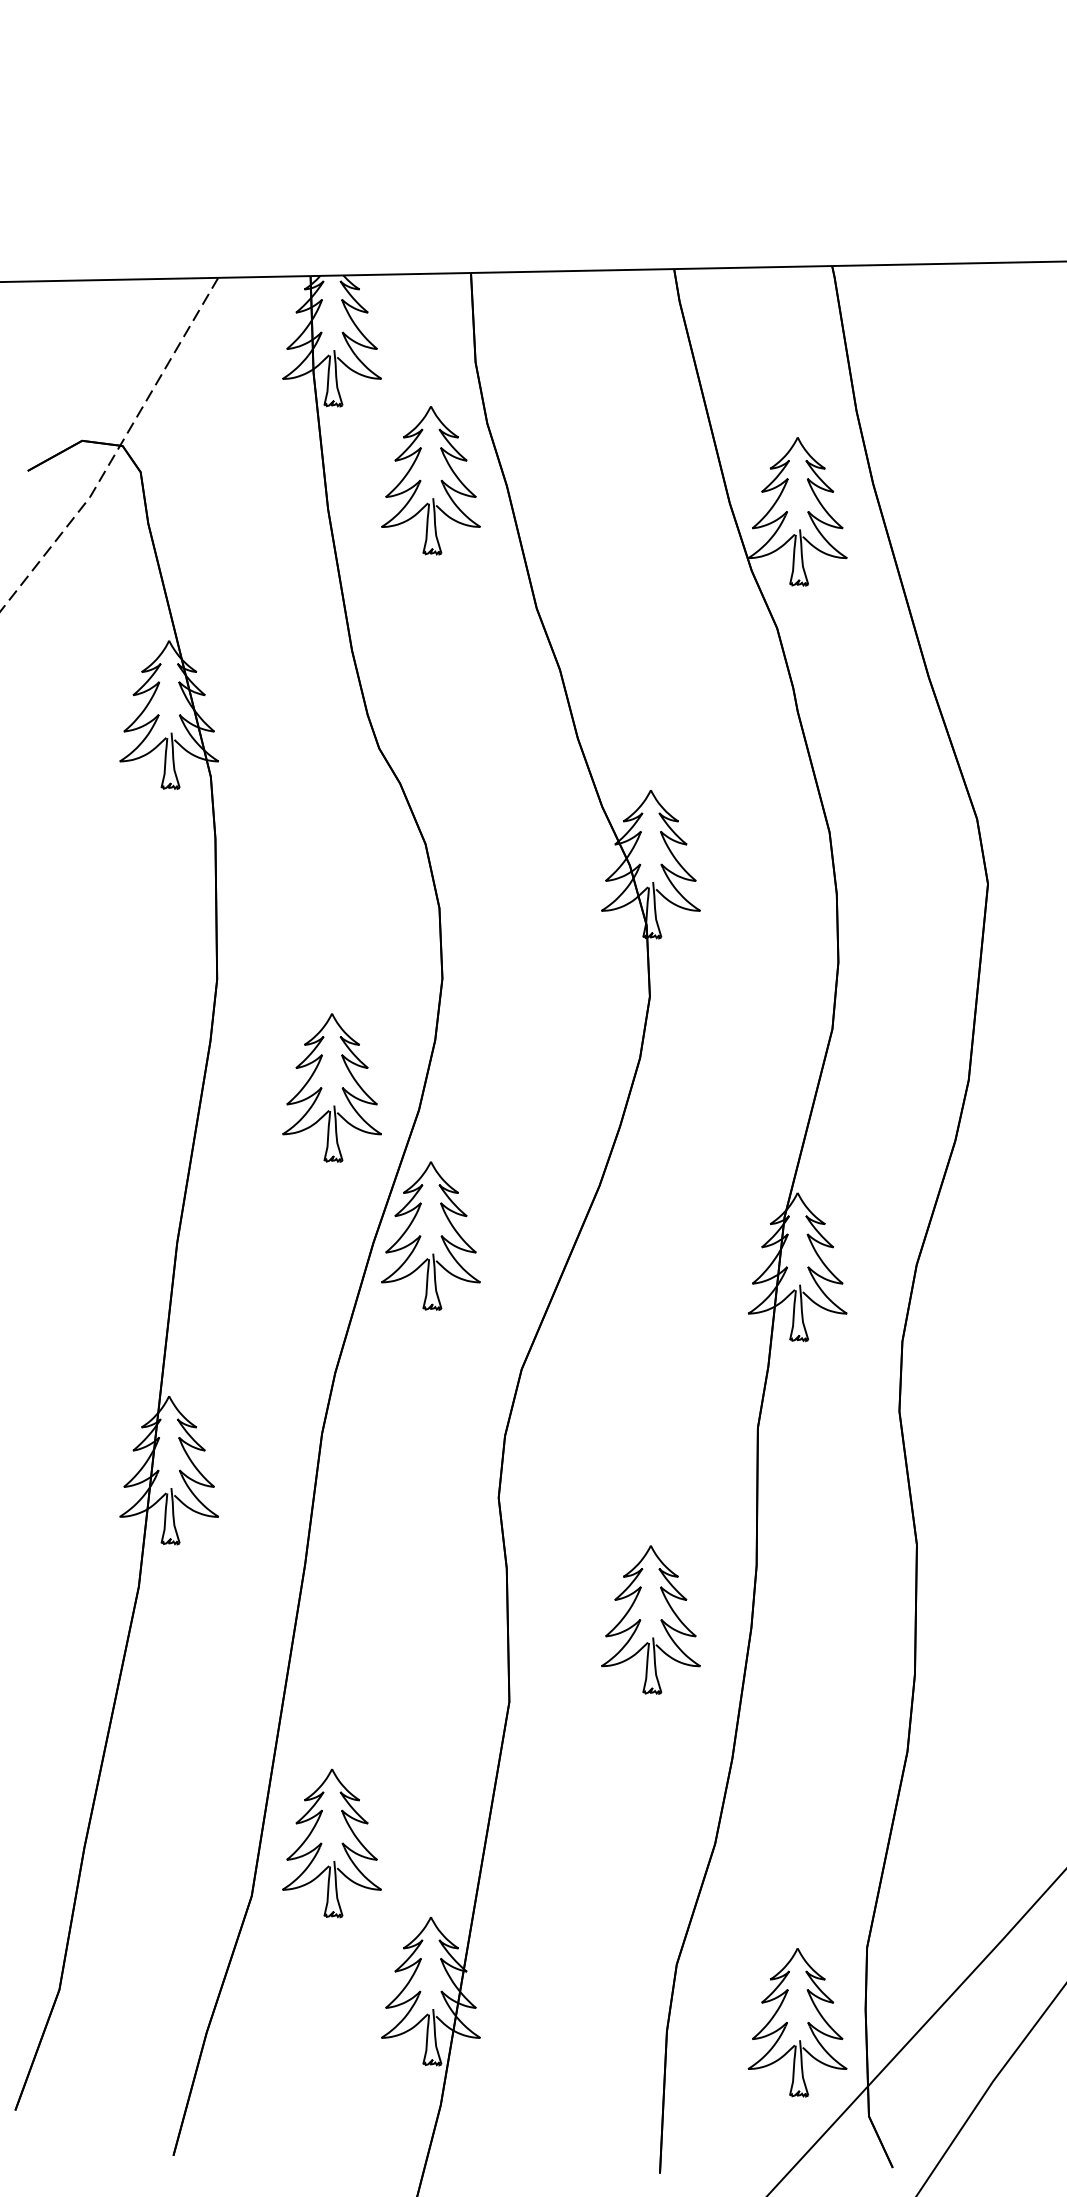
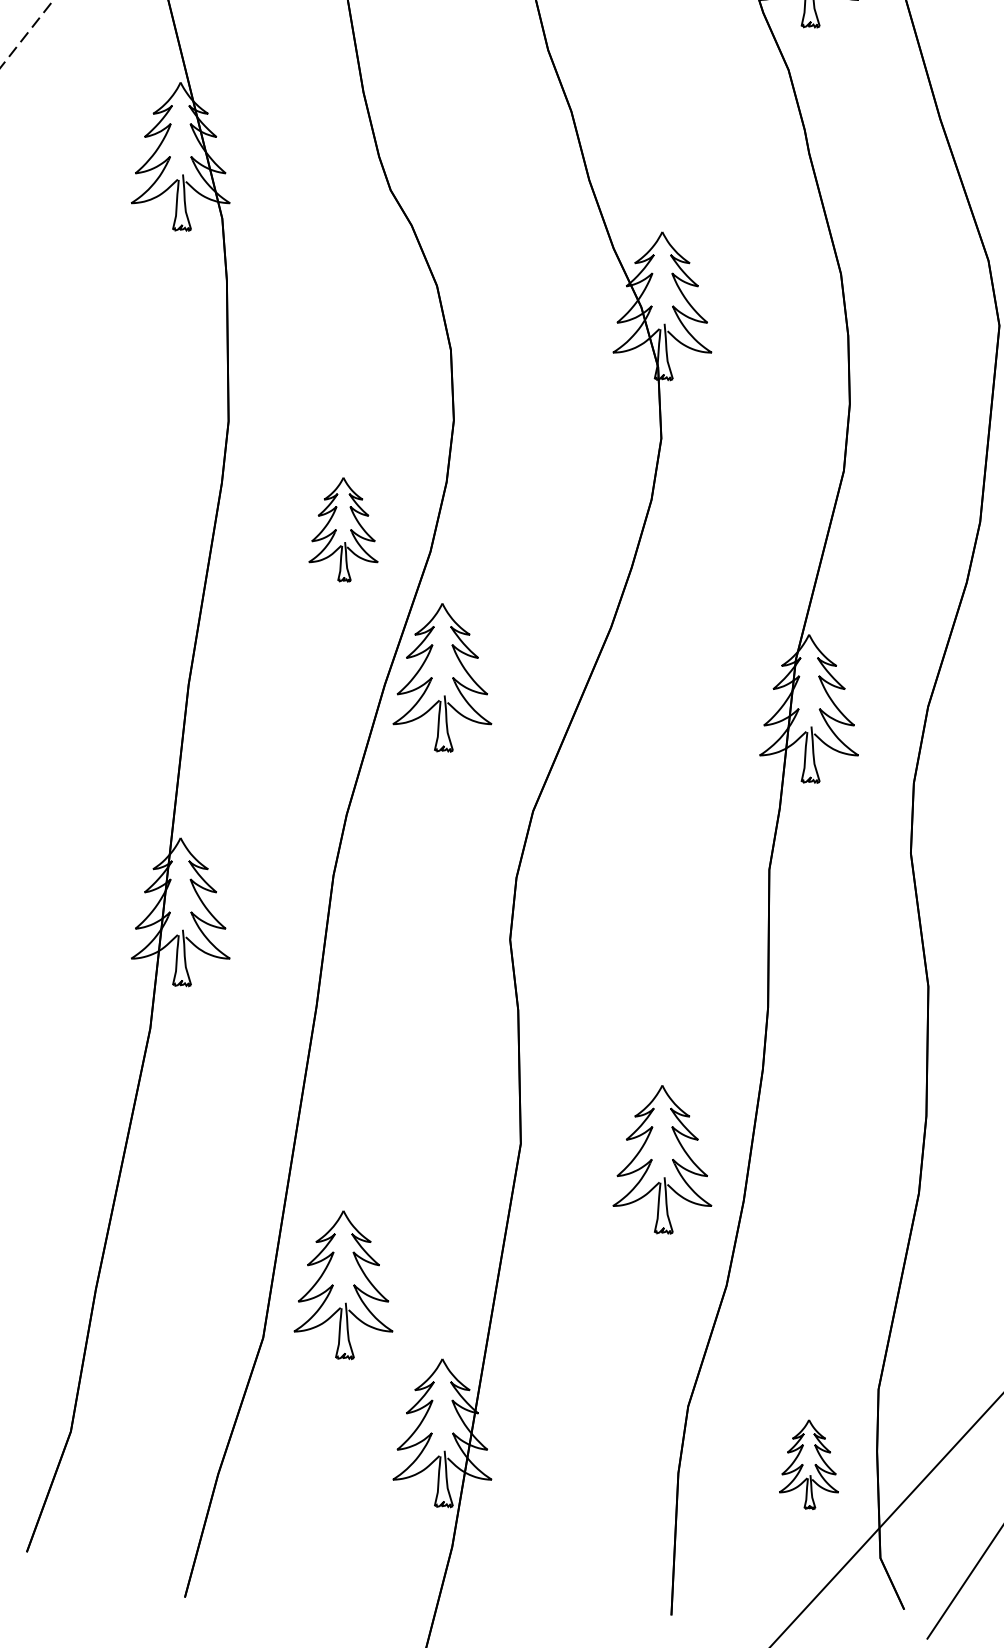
part: (331, 1087) -> (342, 529), size x0.7
part: (650, 1619) -> (661, 1159), moved
part: (797, 2022) -> (808, 1464), size x0.6

